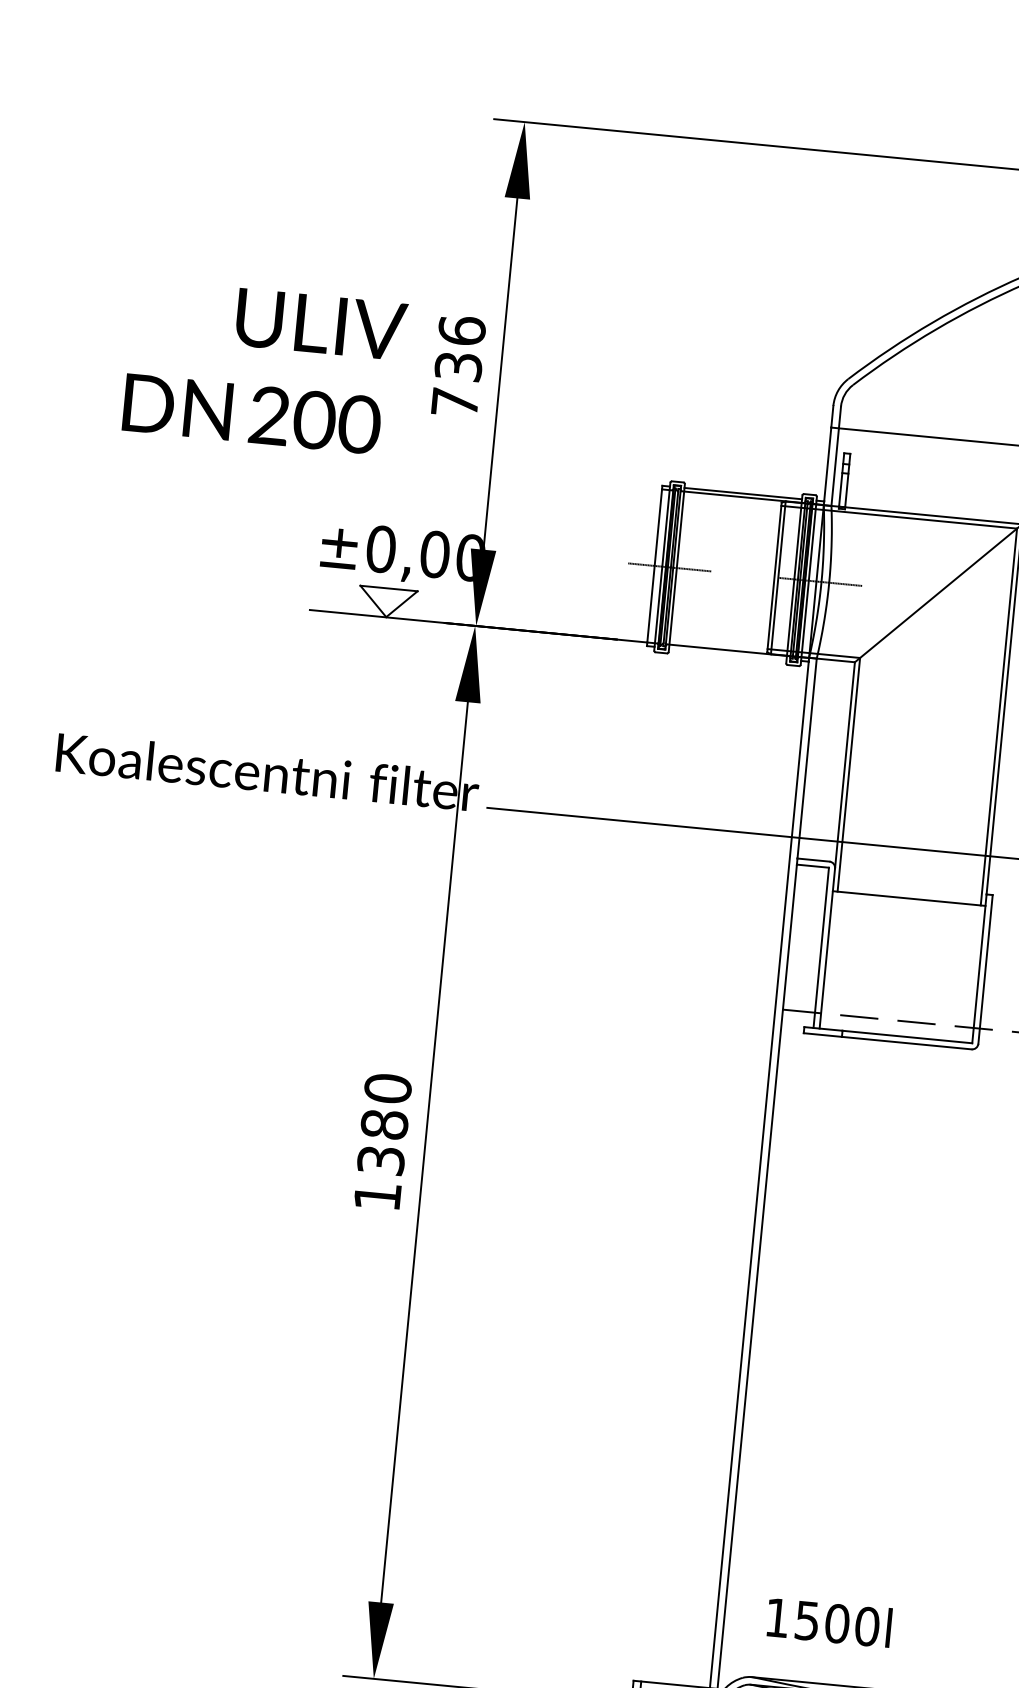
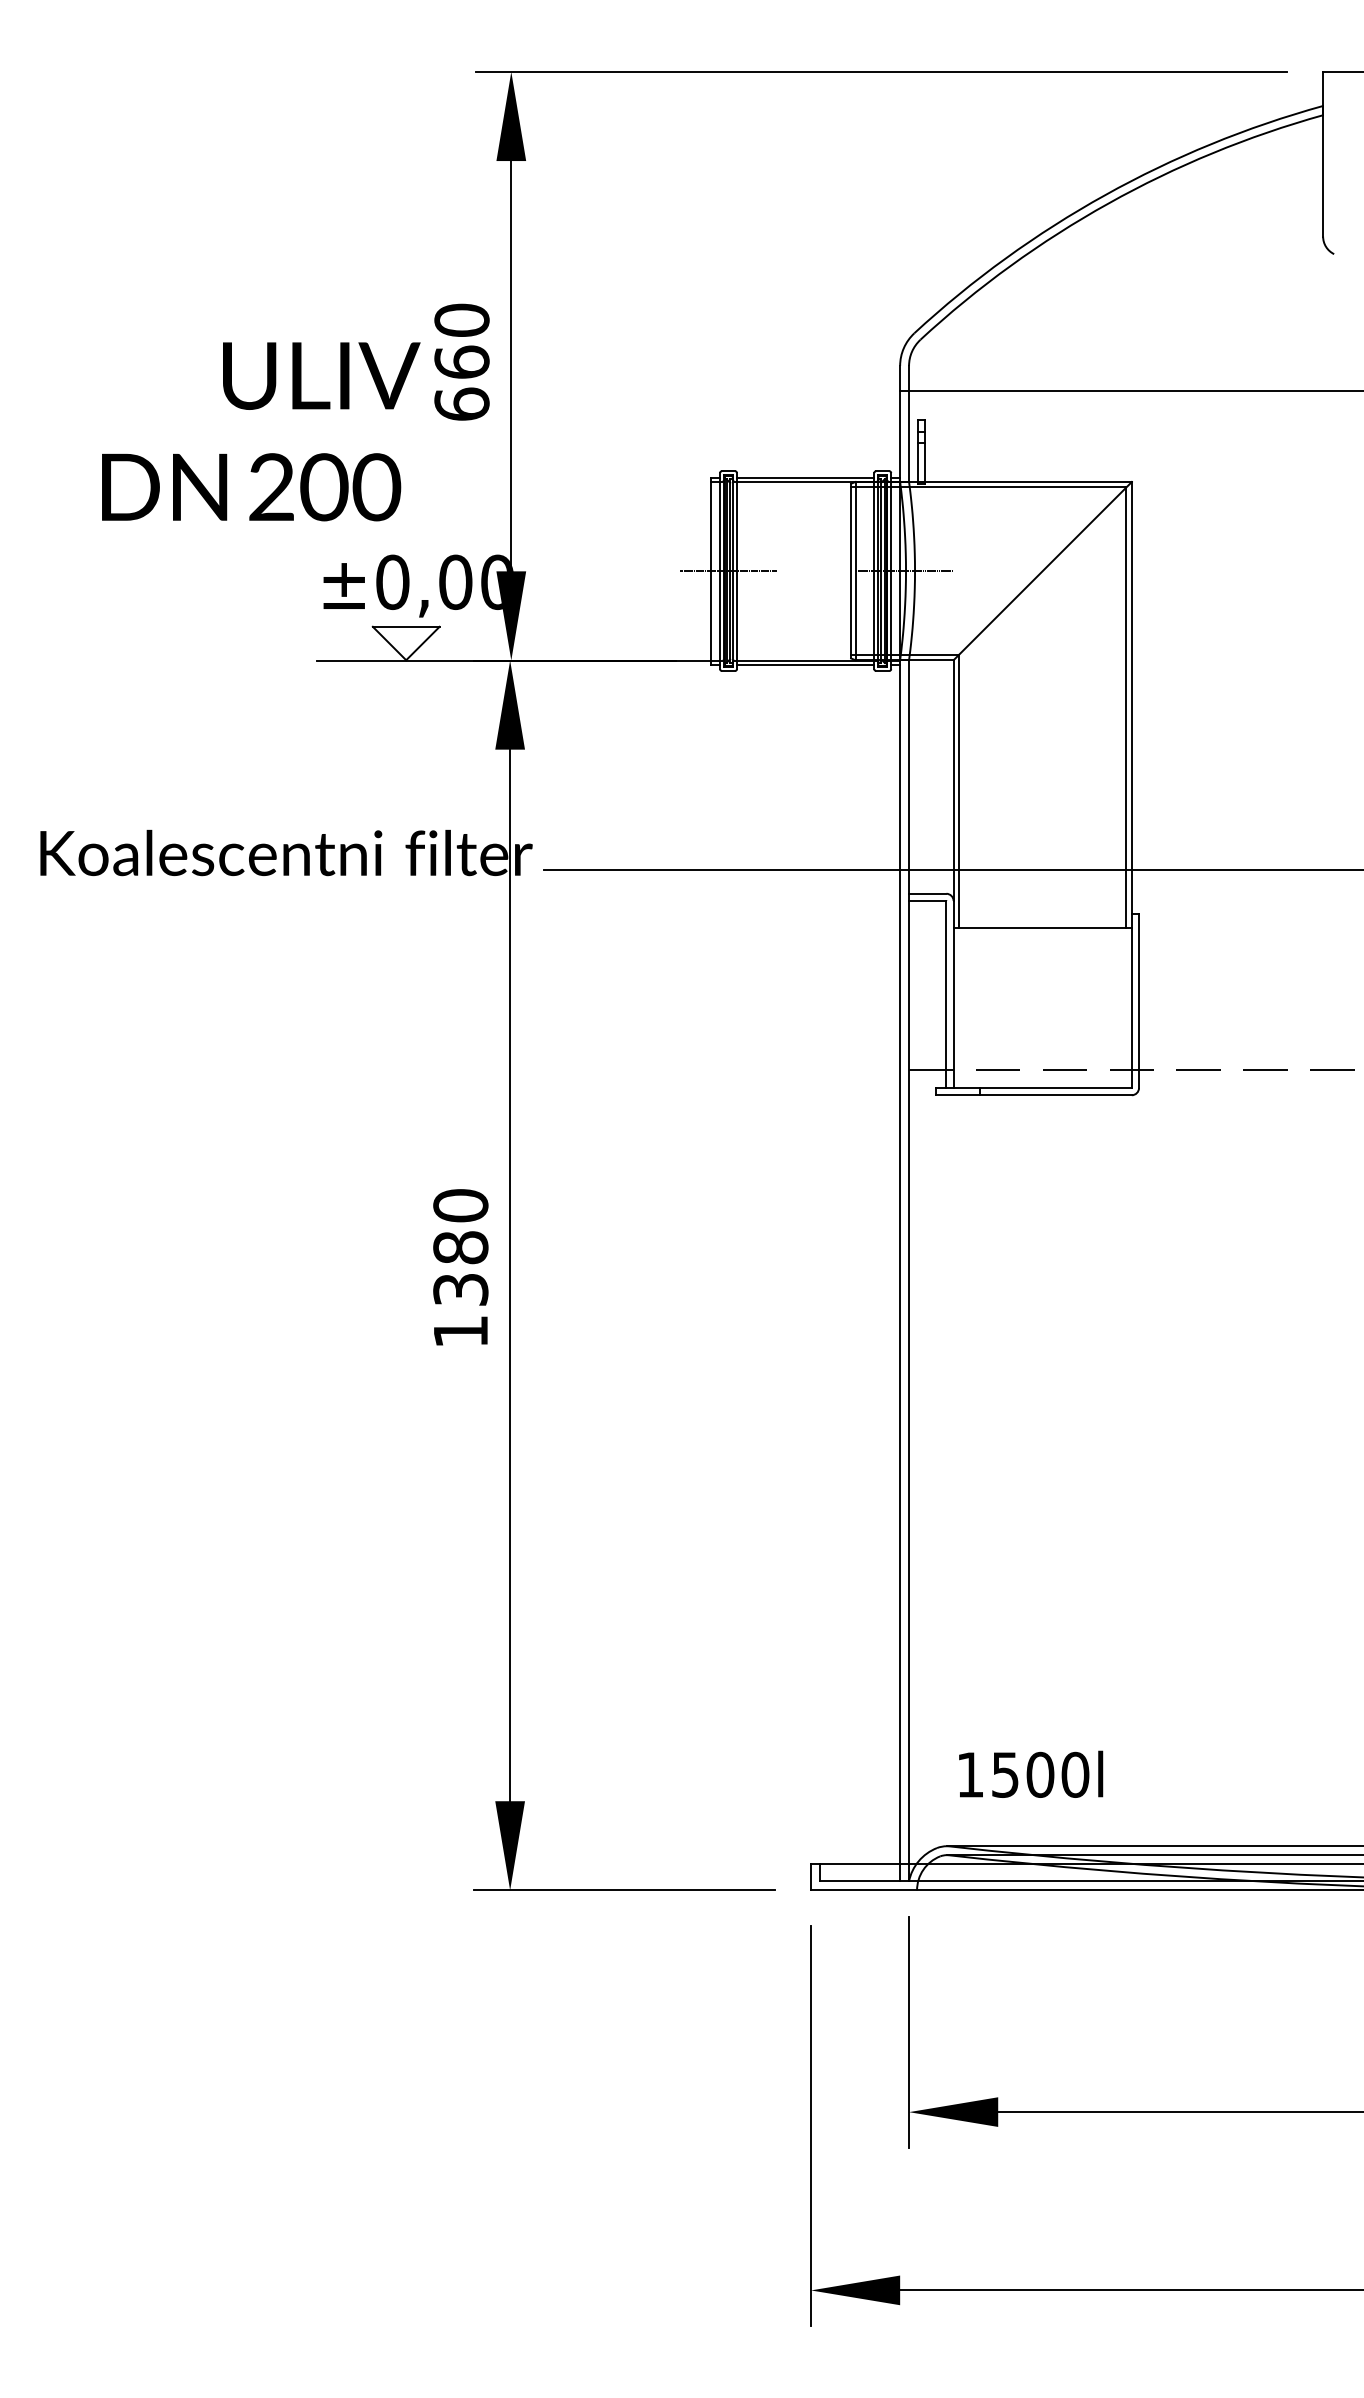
text: (458, 365) -> (461, 361), 736 -> 660
text: (265, 367) -> (261, 431), moved
line: (727, 653) -> (805, 664), added

